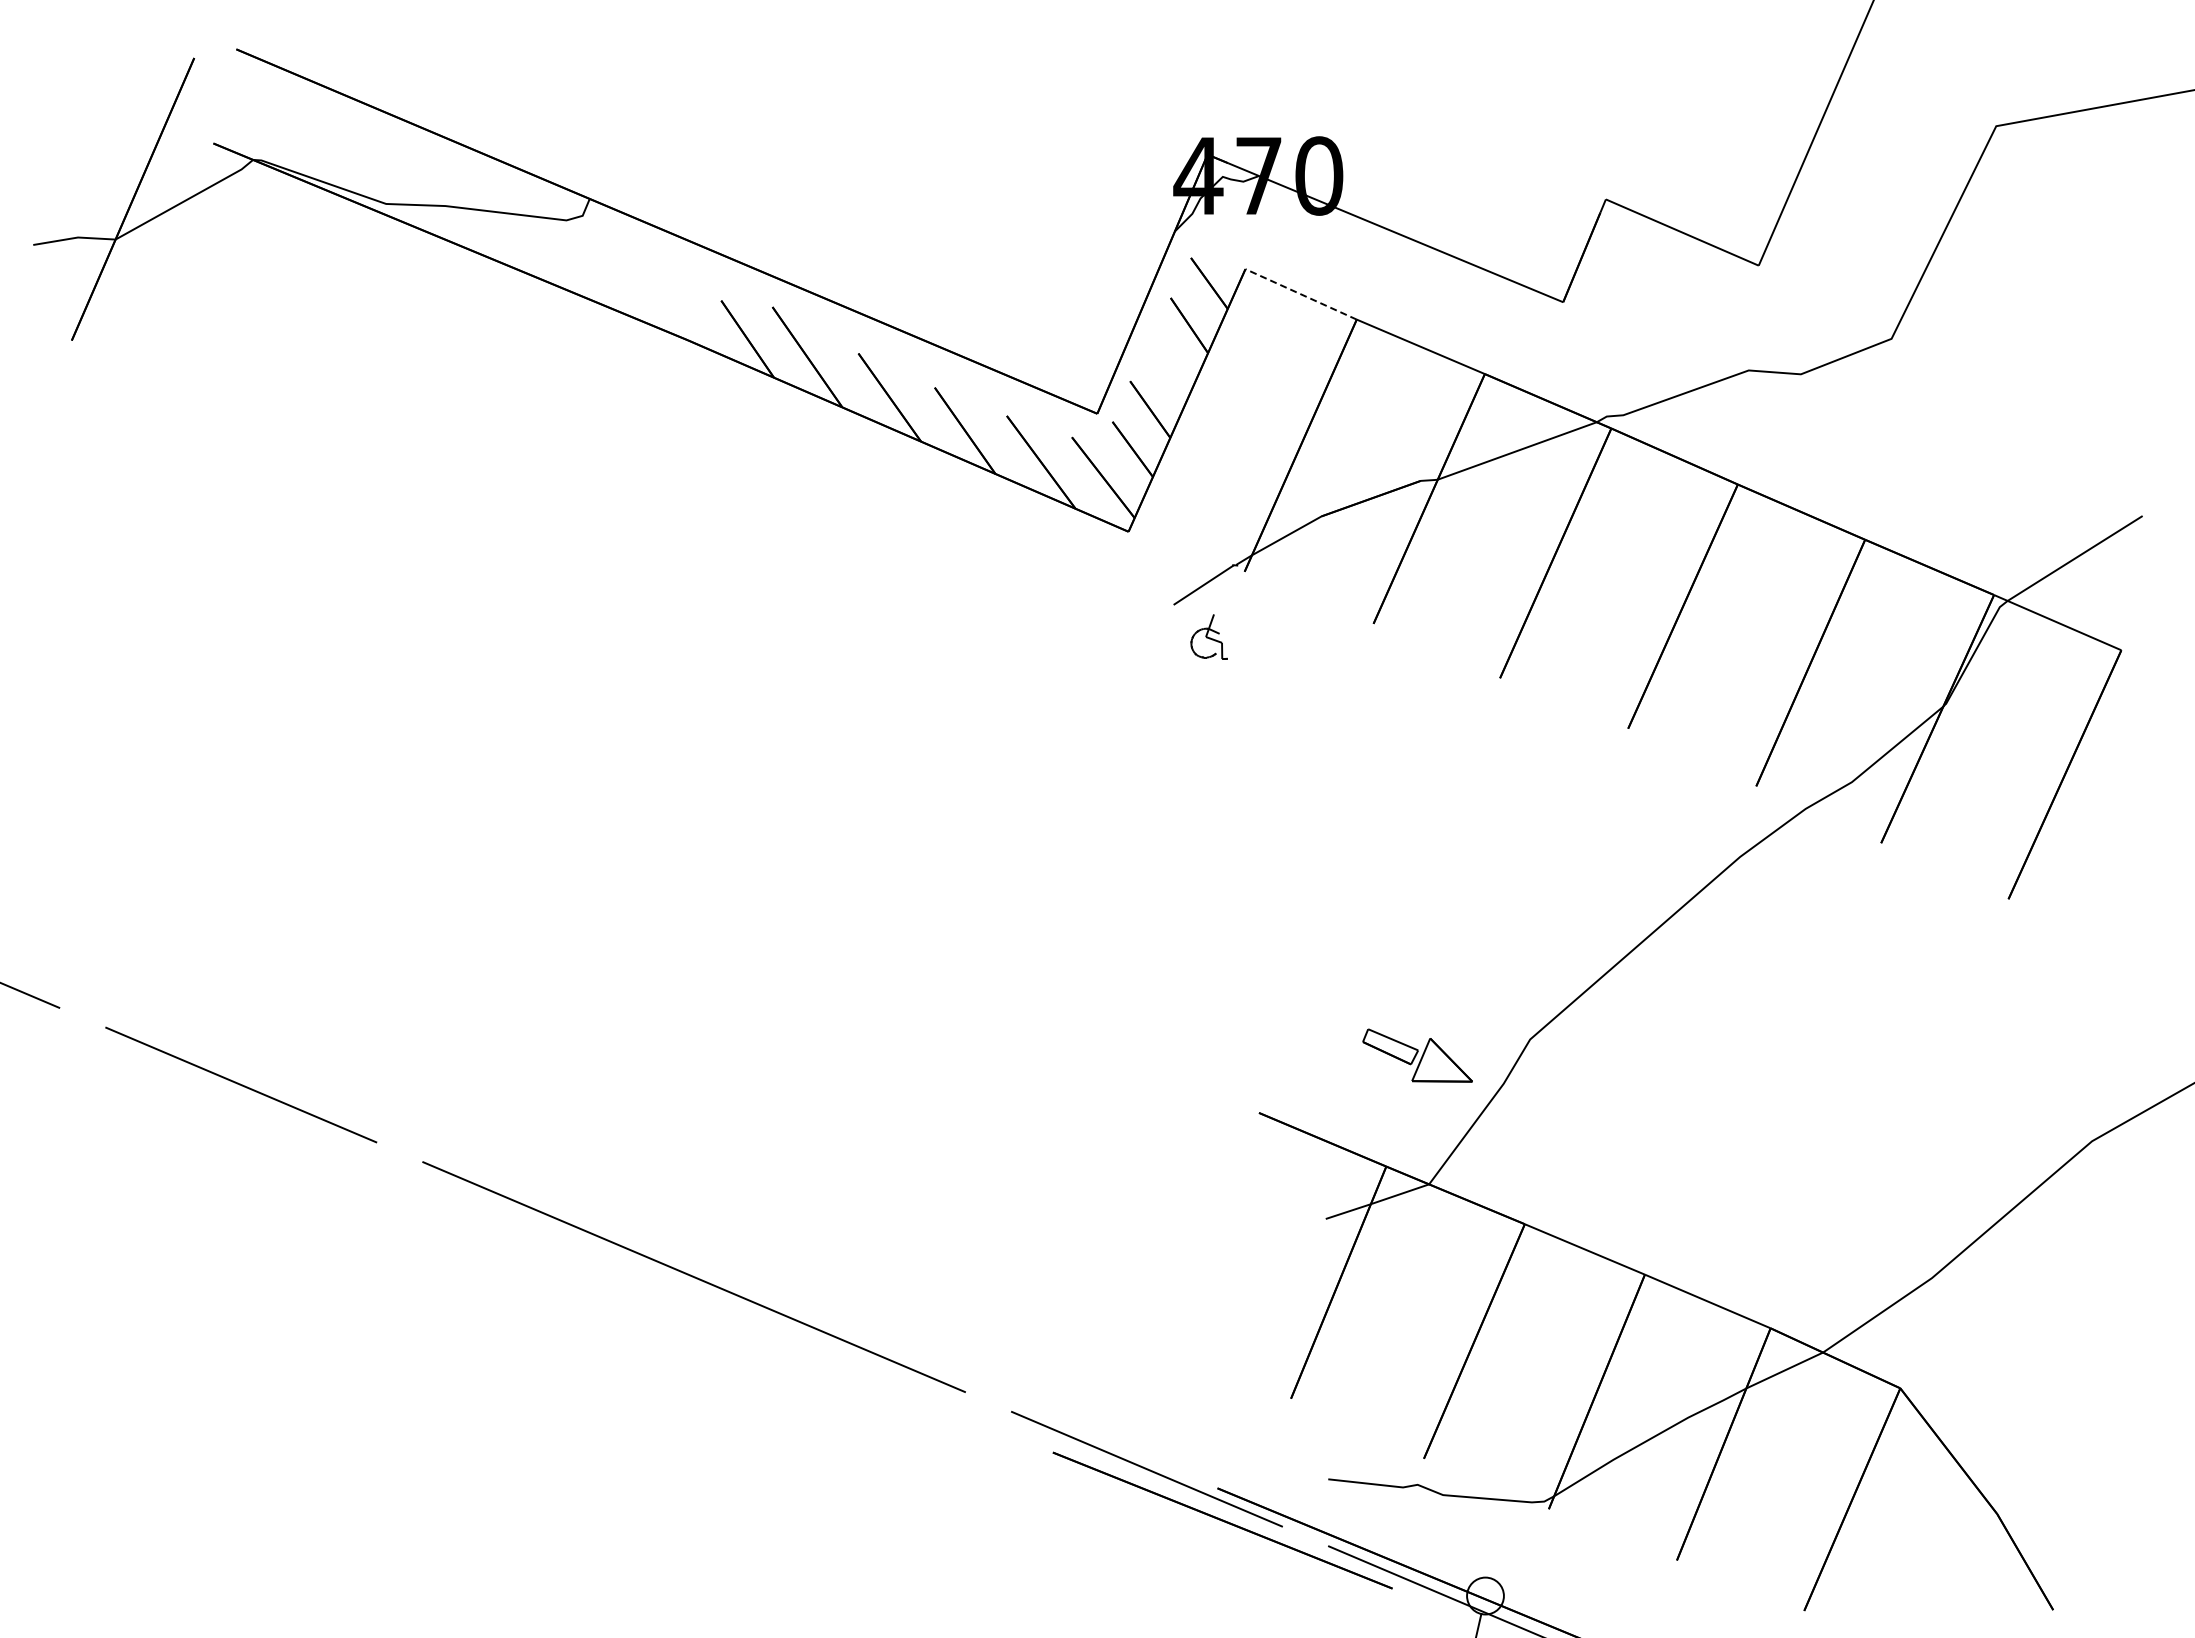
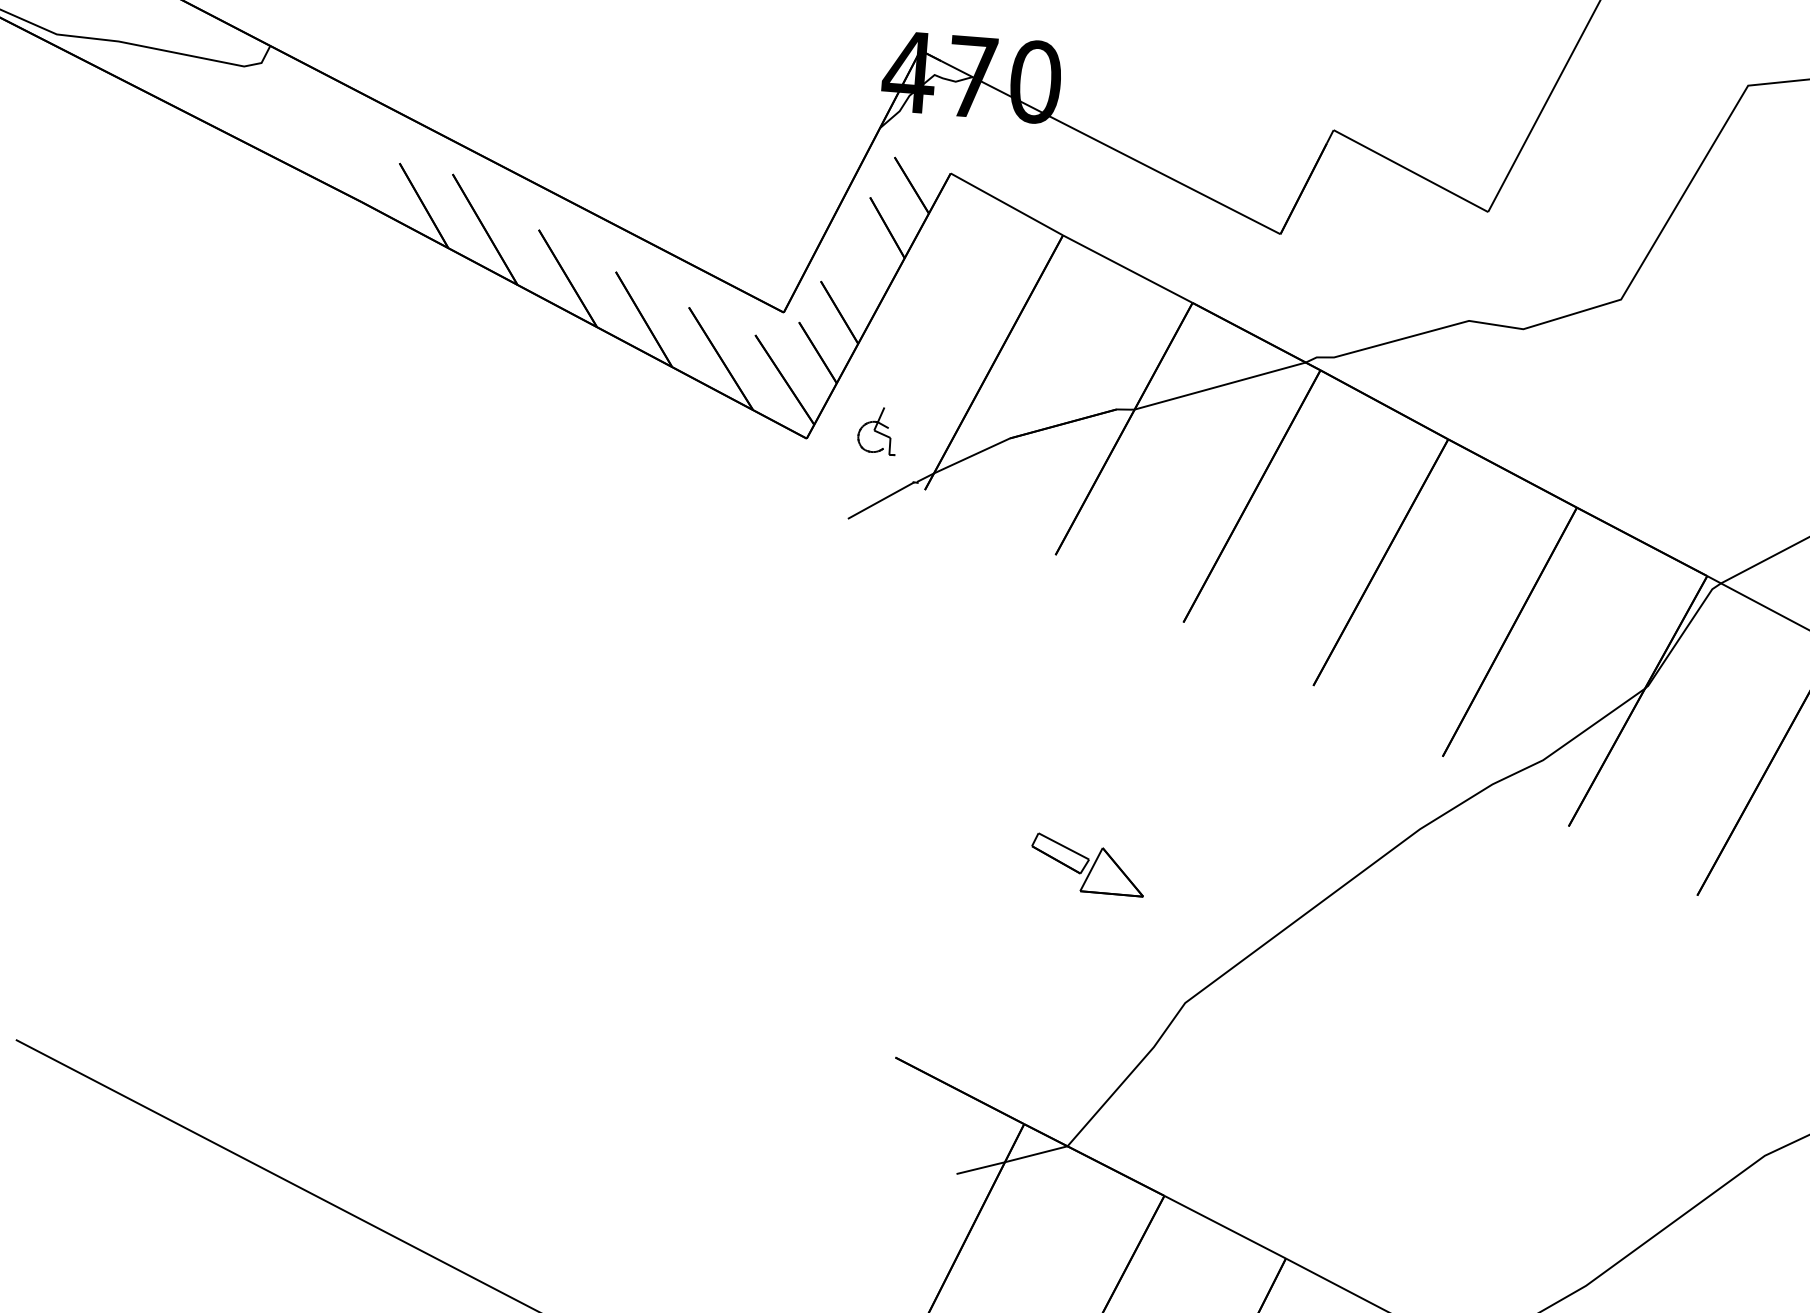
line: (1300, 294) -> (1006, 204), dashed -> solid
part: (1208, 636) -> (876, 430), moved
part: (1417, 1055) -> (1087, 864), moved

